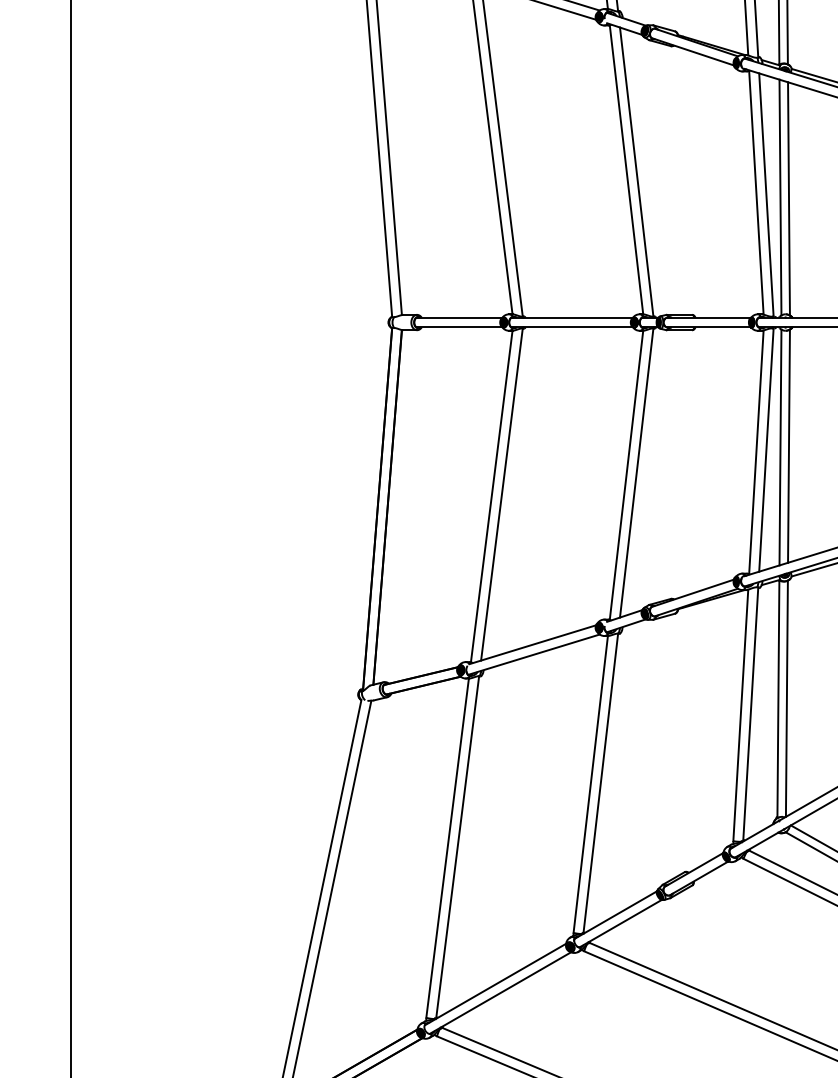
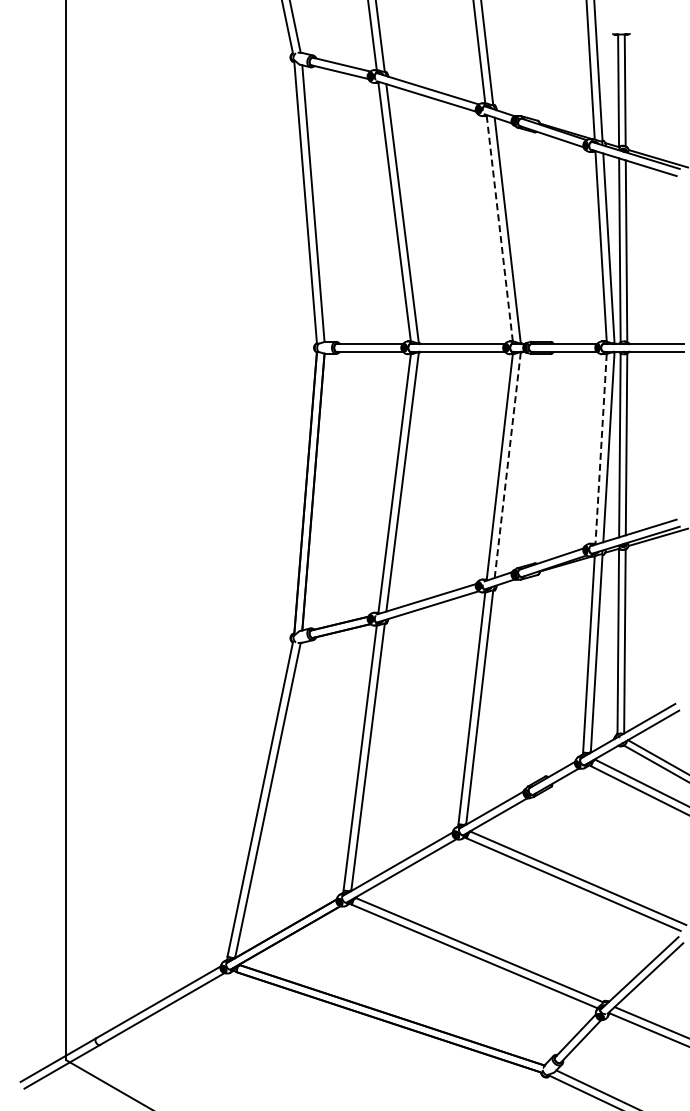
line: (626, 169) -> (499, 228), solid -> dashed
line: (756, 452) -> (601, 449), solid -> dashed
line: (636, 473) -> (507, 465), solid -> dashed

